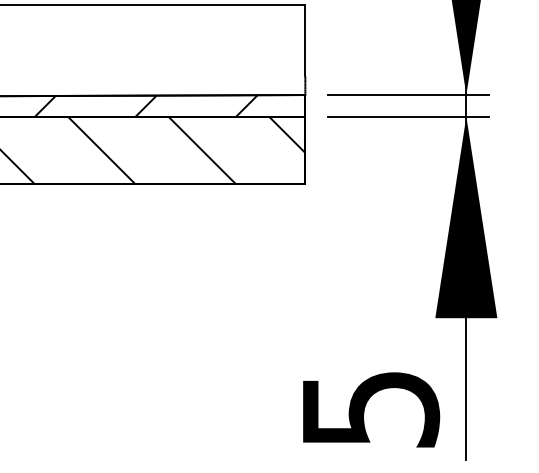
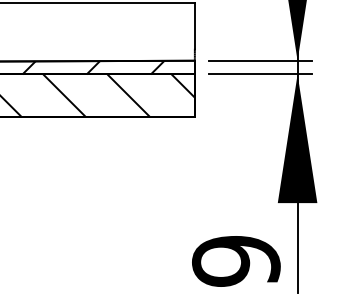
text: (370, 409) -> (236, 261), 5 -> 9

